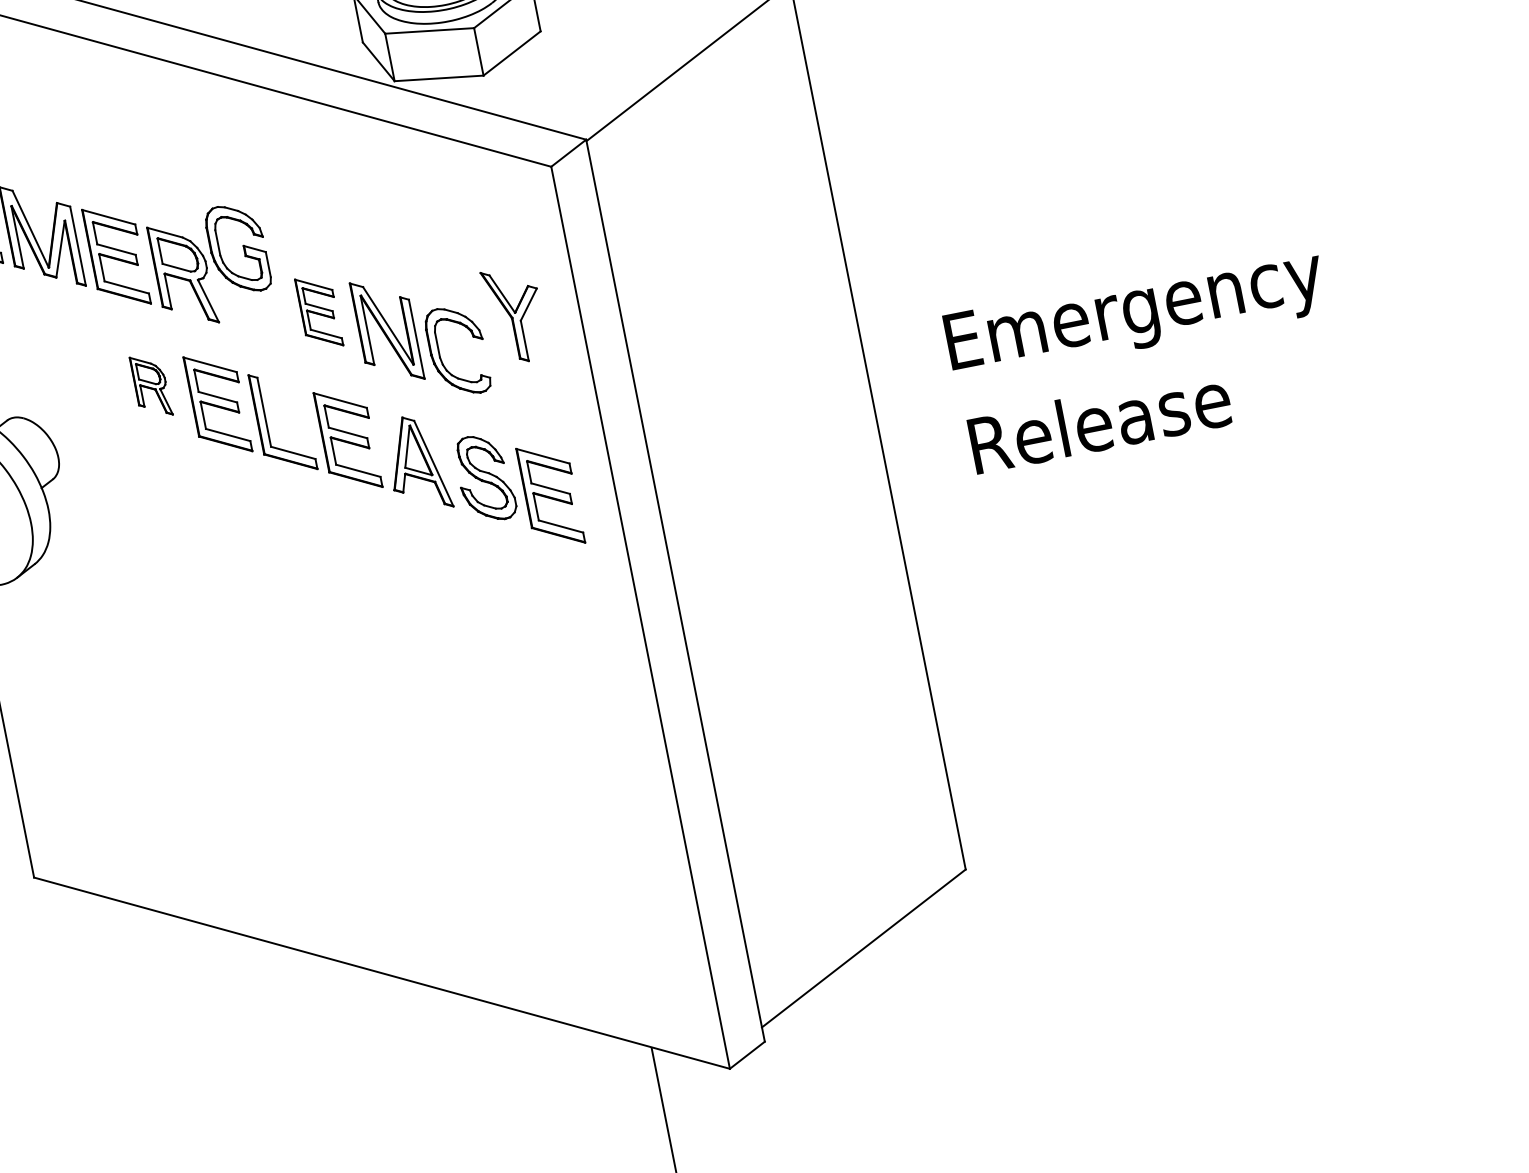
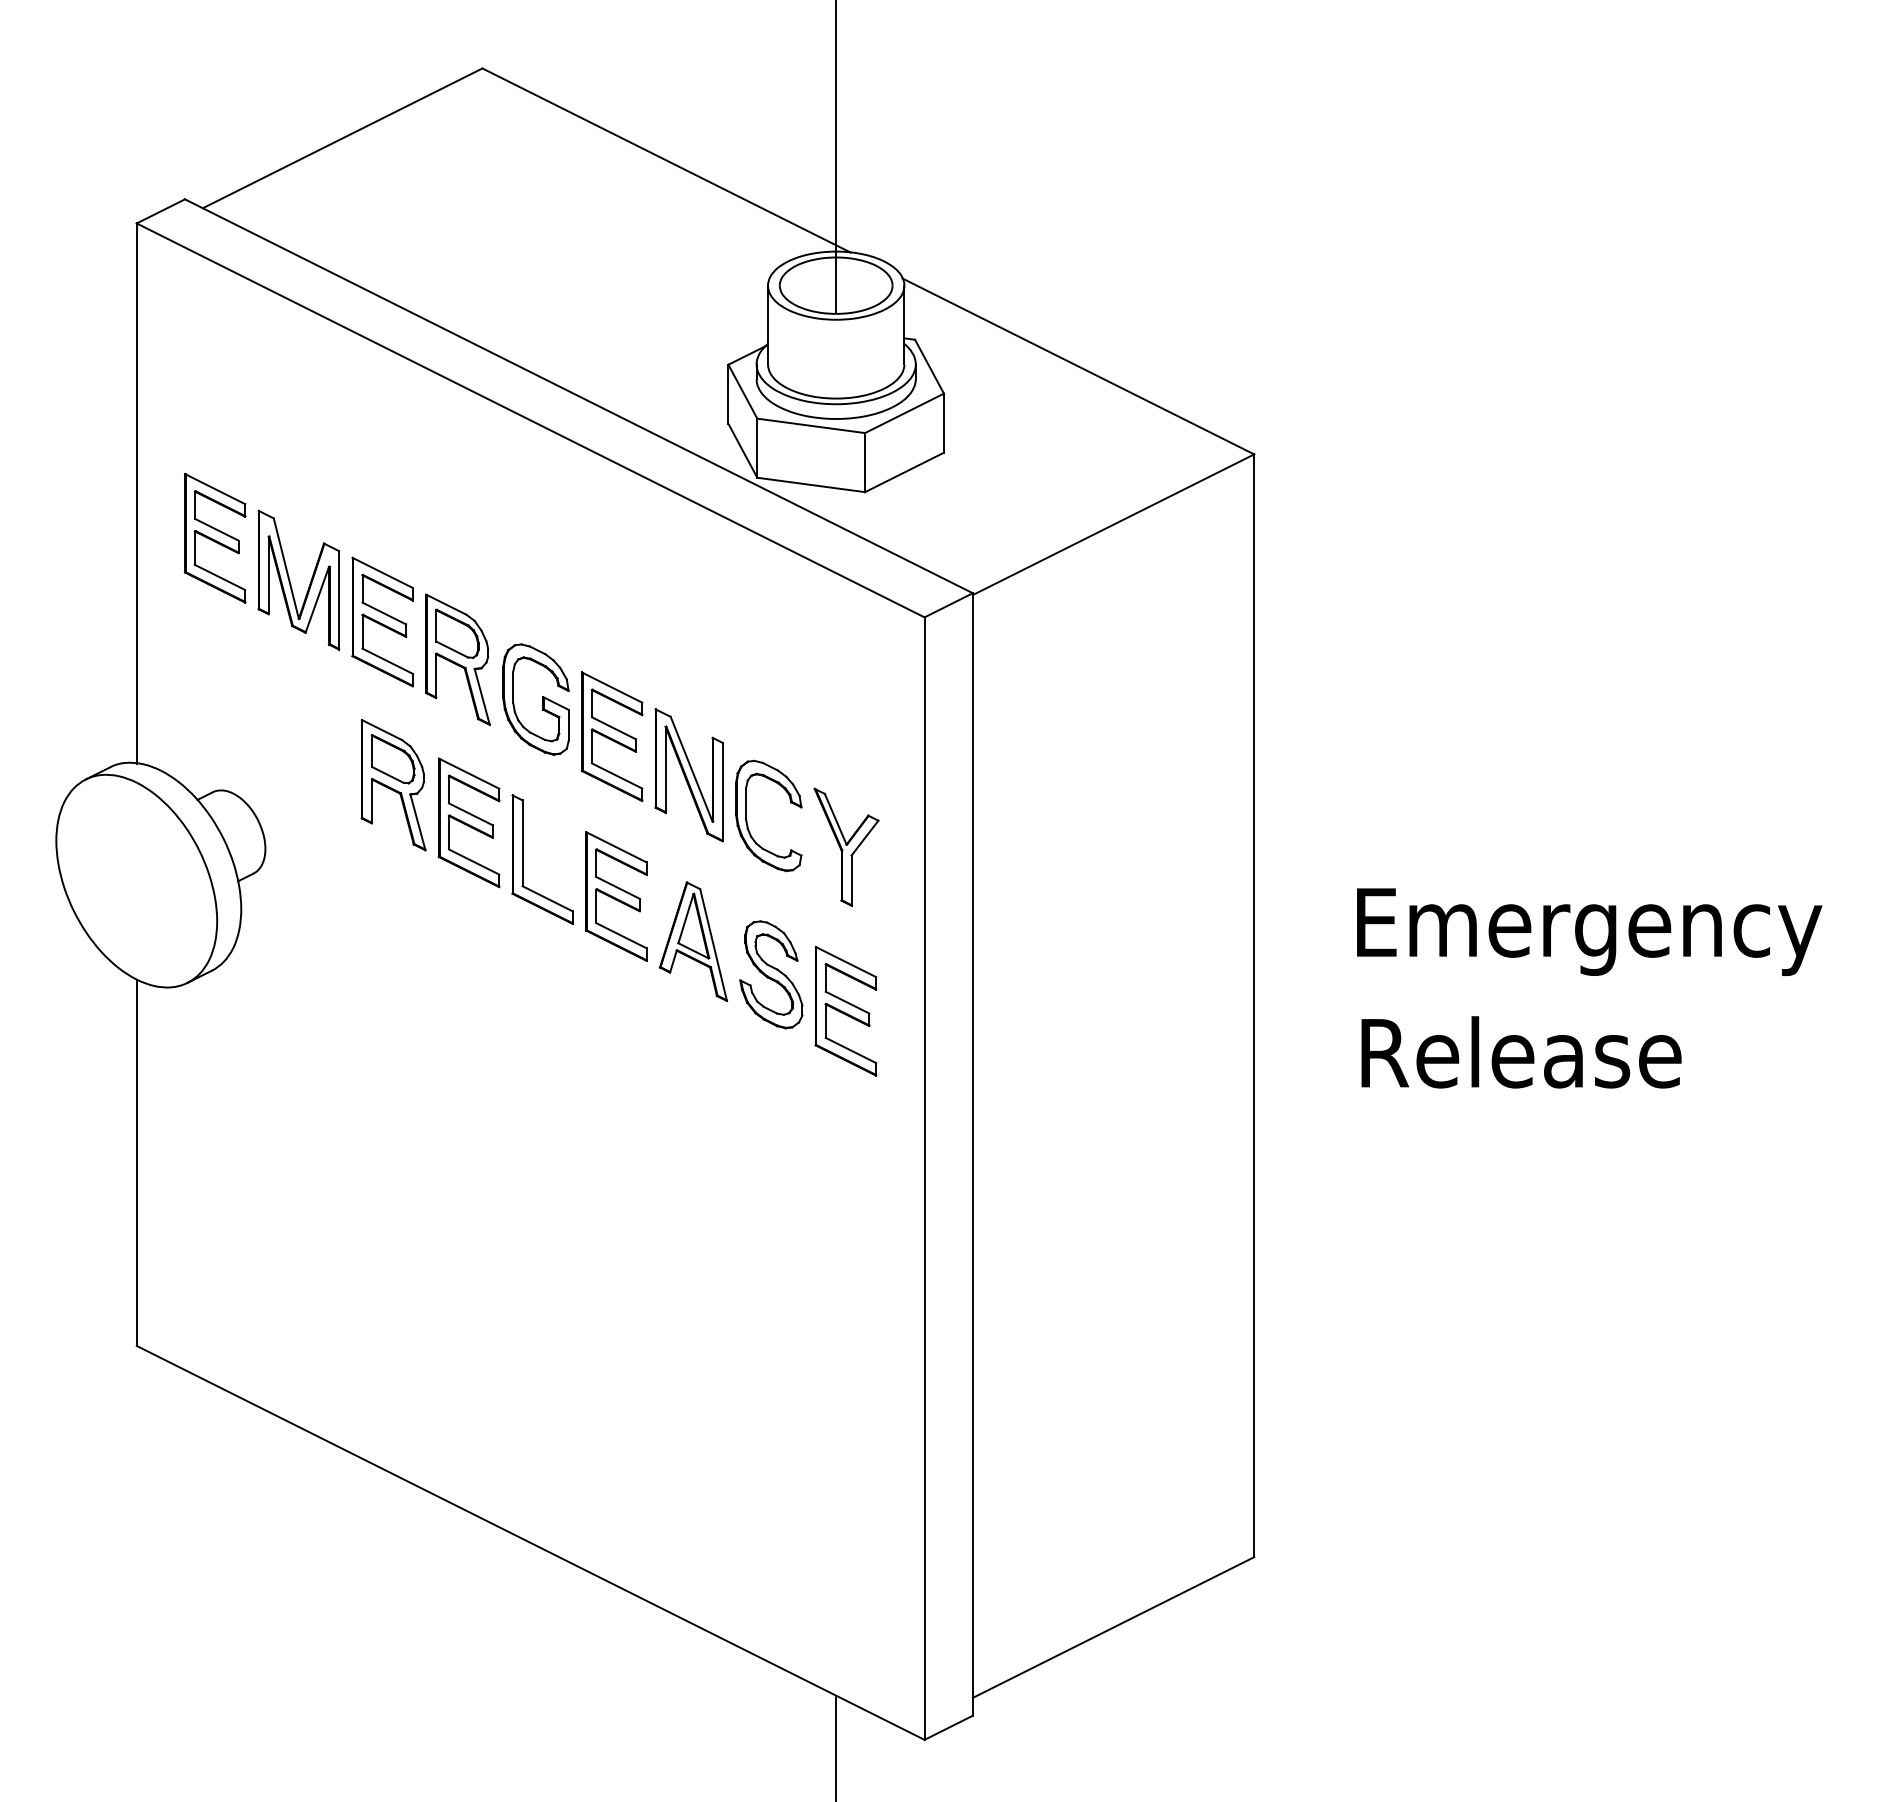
part: (243, 247) -> (542, 699), moved
part: (318, 312) -> (611, 736), size x1.43
part: (515, 314) -> (846, 846), moved
part: (151, 386) -> (393, 785), size x1.67

